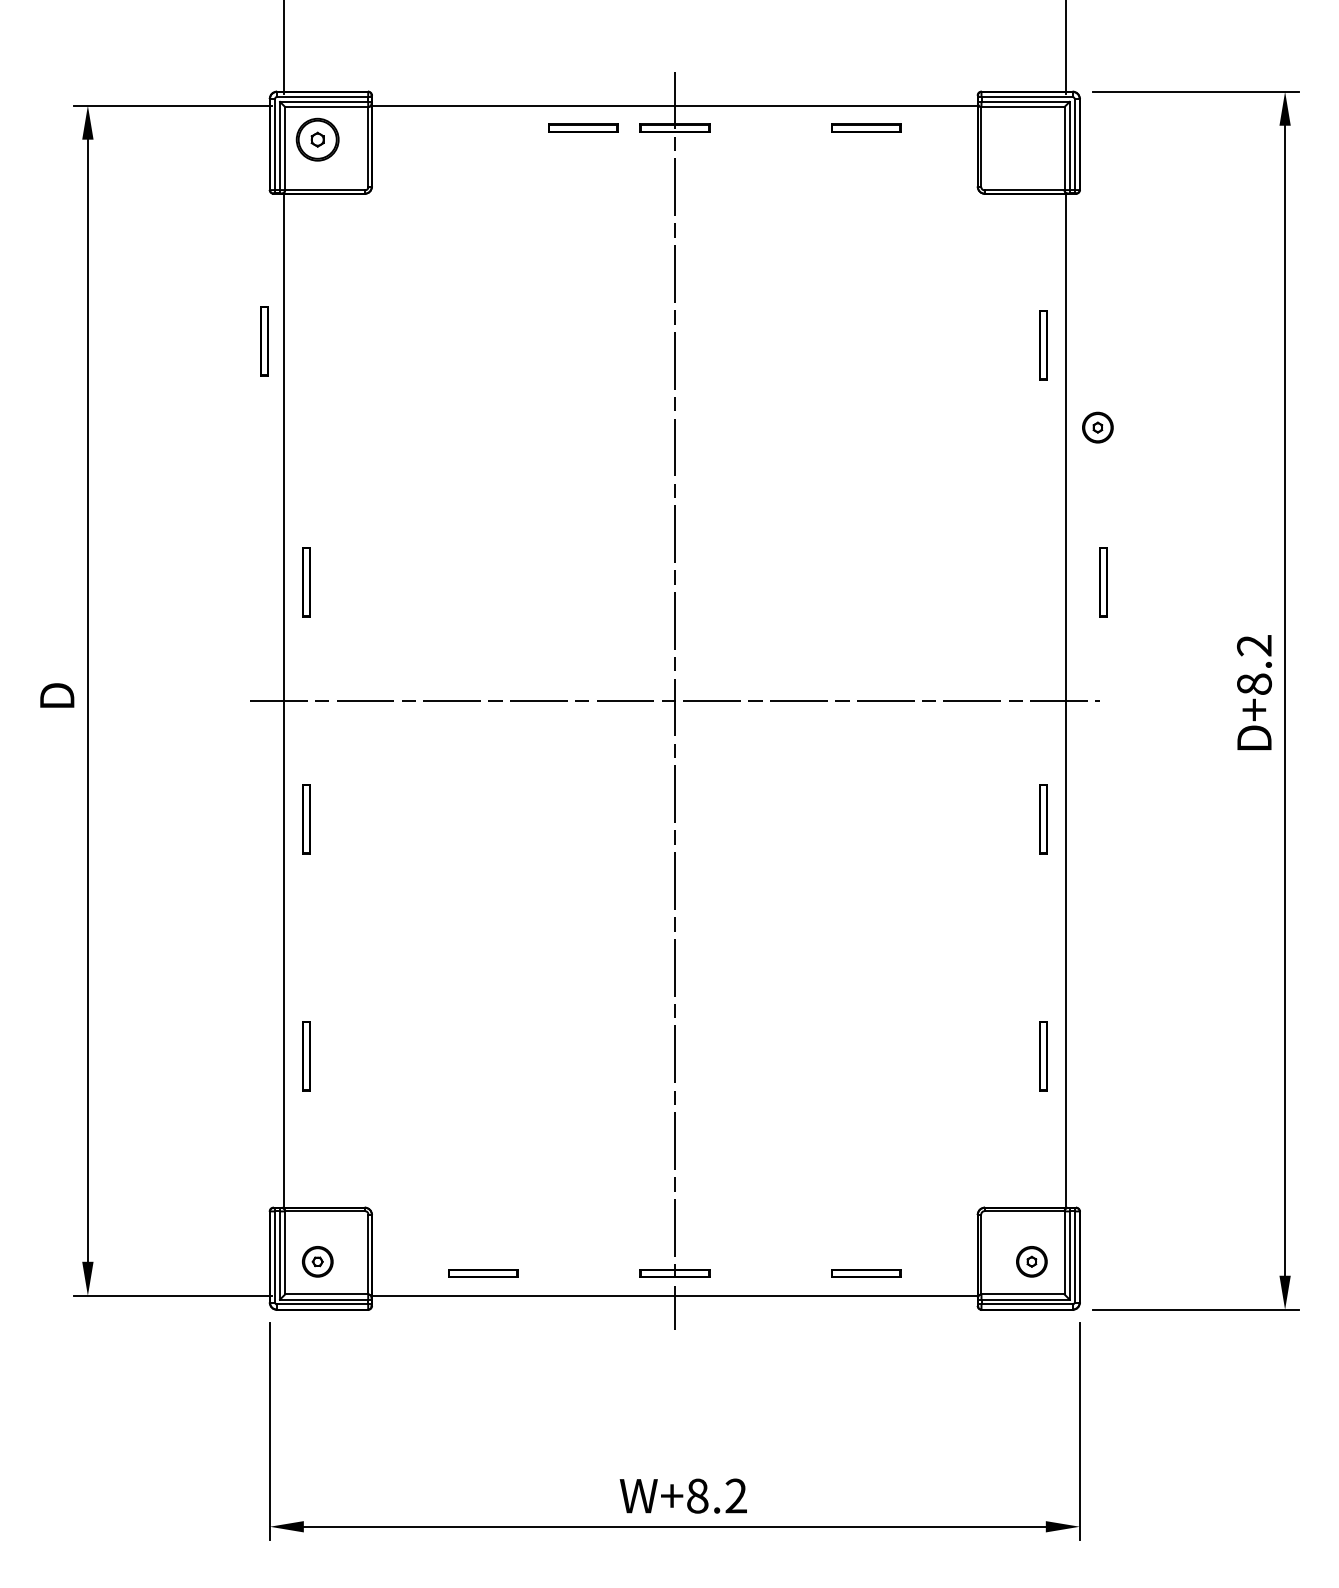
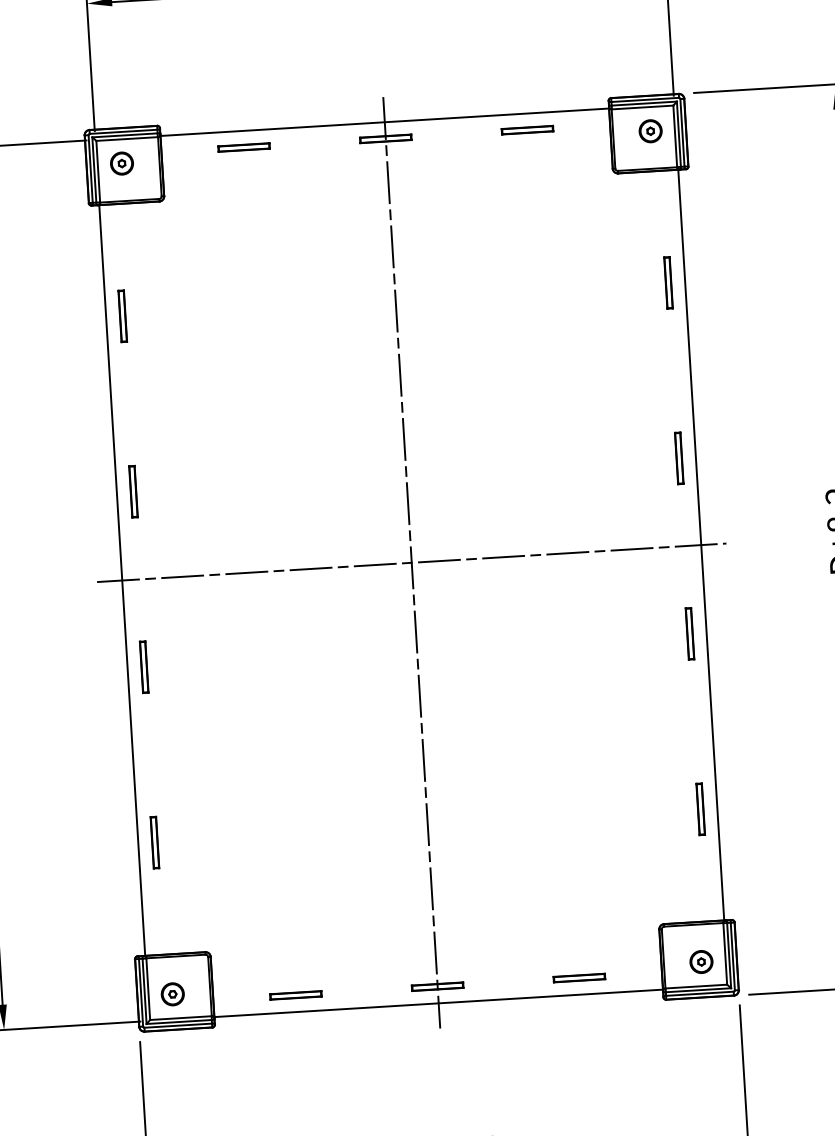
part: (583, 127) -> (244, 147), moved
part: (317, 139) -> (121, 163), size x0.71
part: (264, 341) -> (122, 316), moved
part: (1097, 427) -> (650, 131), moved
part: (1103, 582) -> (679, 458), moved

